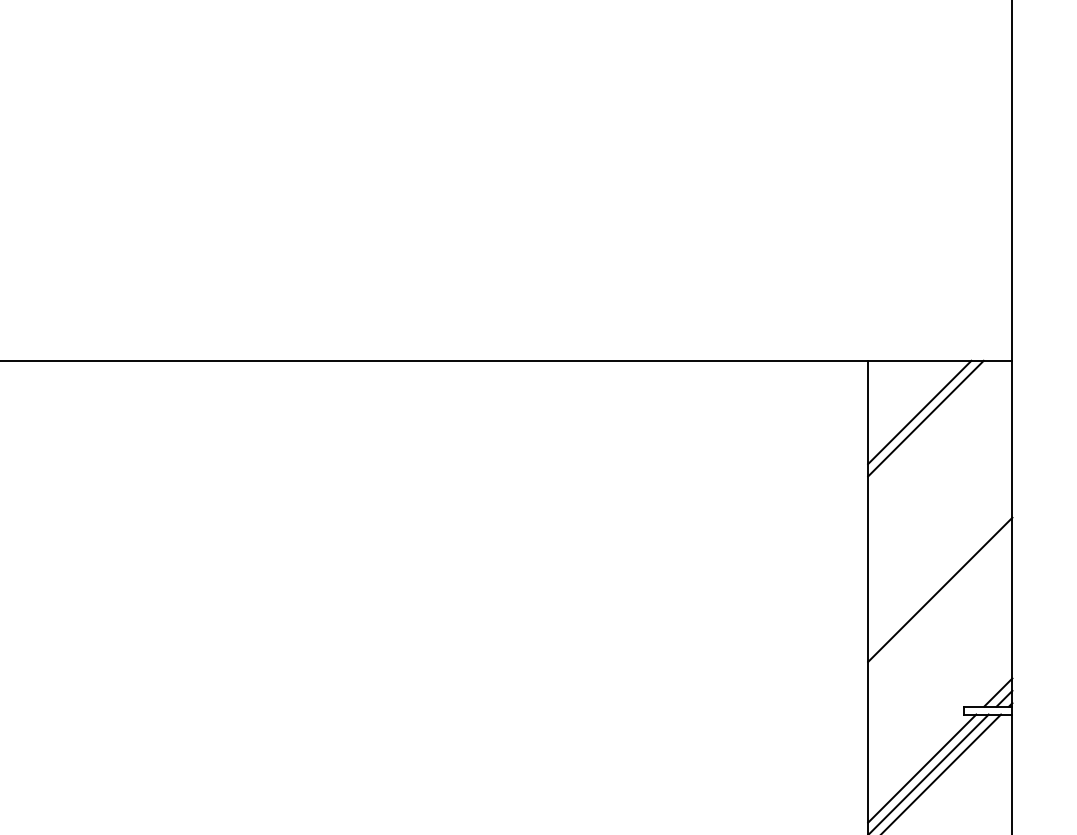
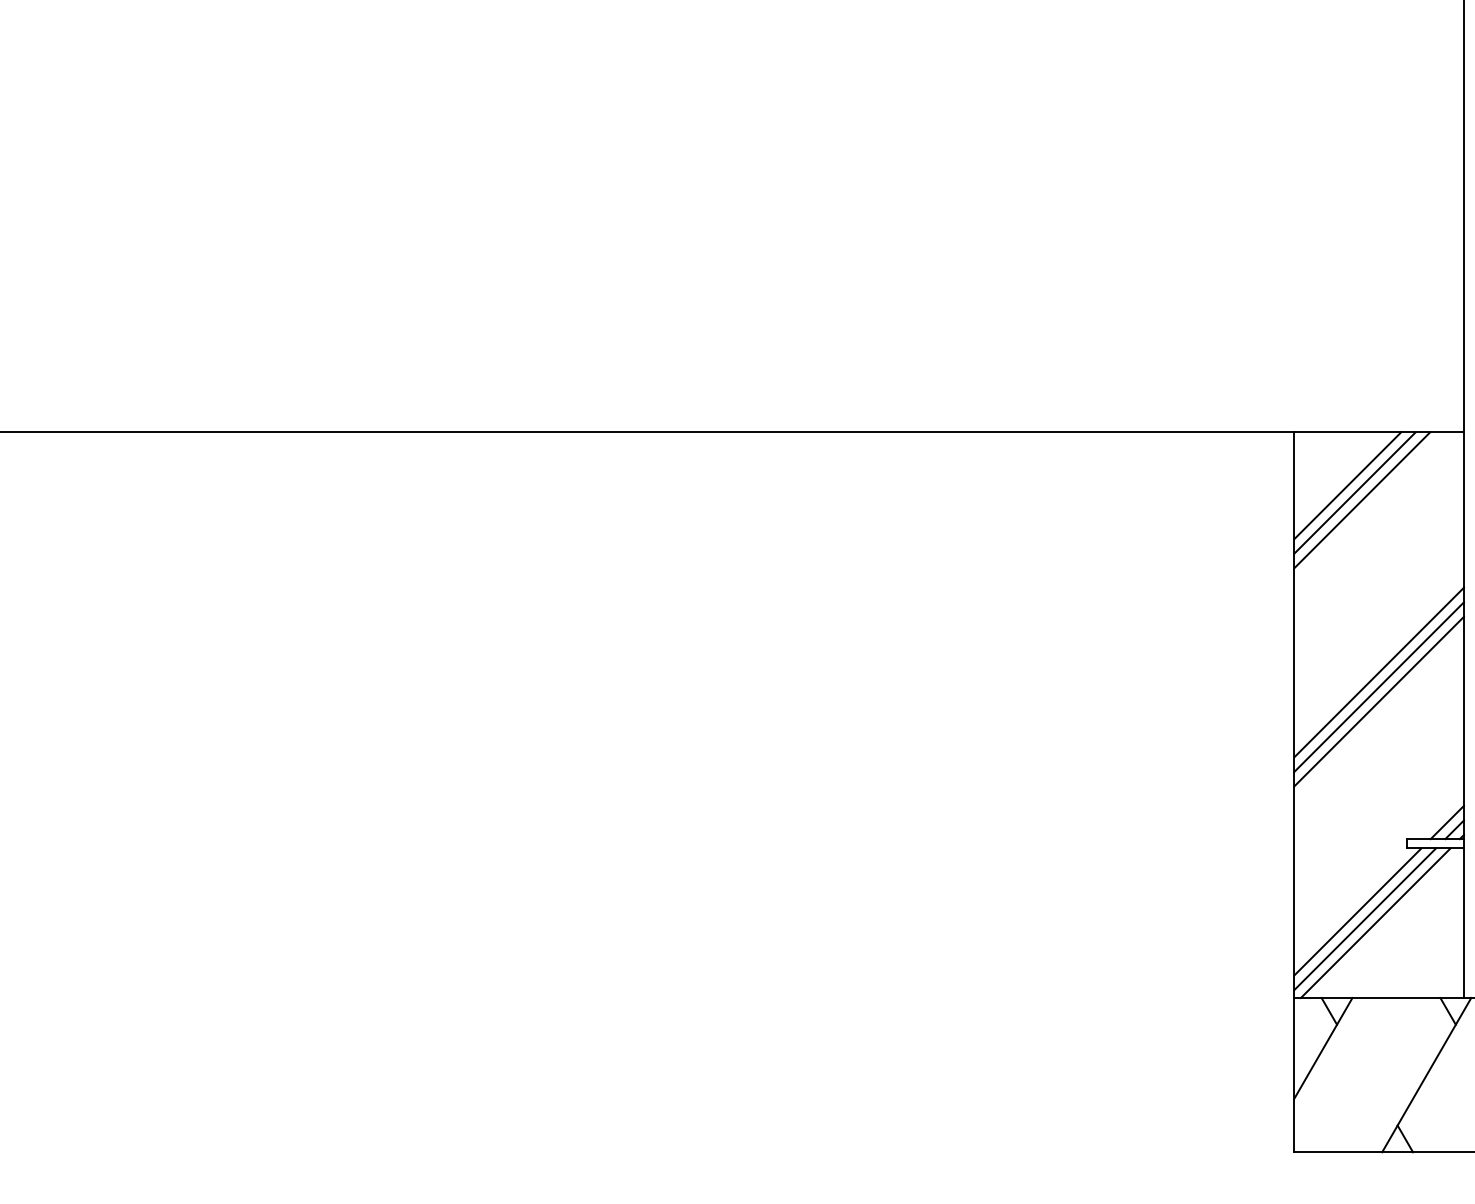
line: (913, 406) -> (1347, 485), added
line: (939, 565) -> (1378, 672), added
line: (939, 577) -> (1378, 687), added

